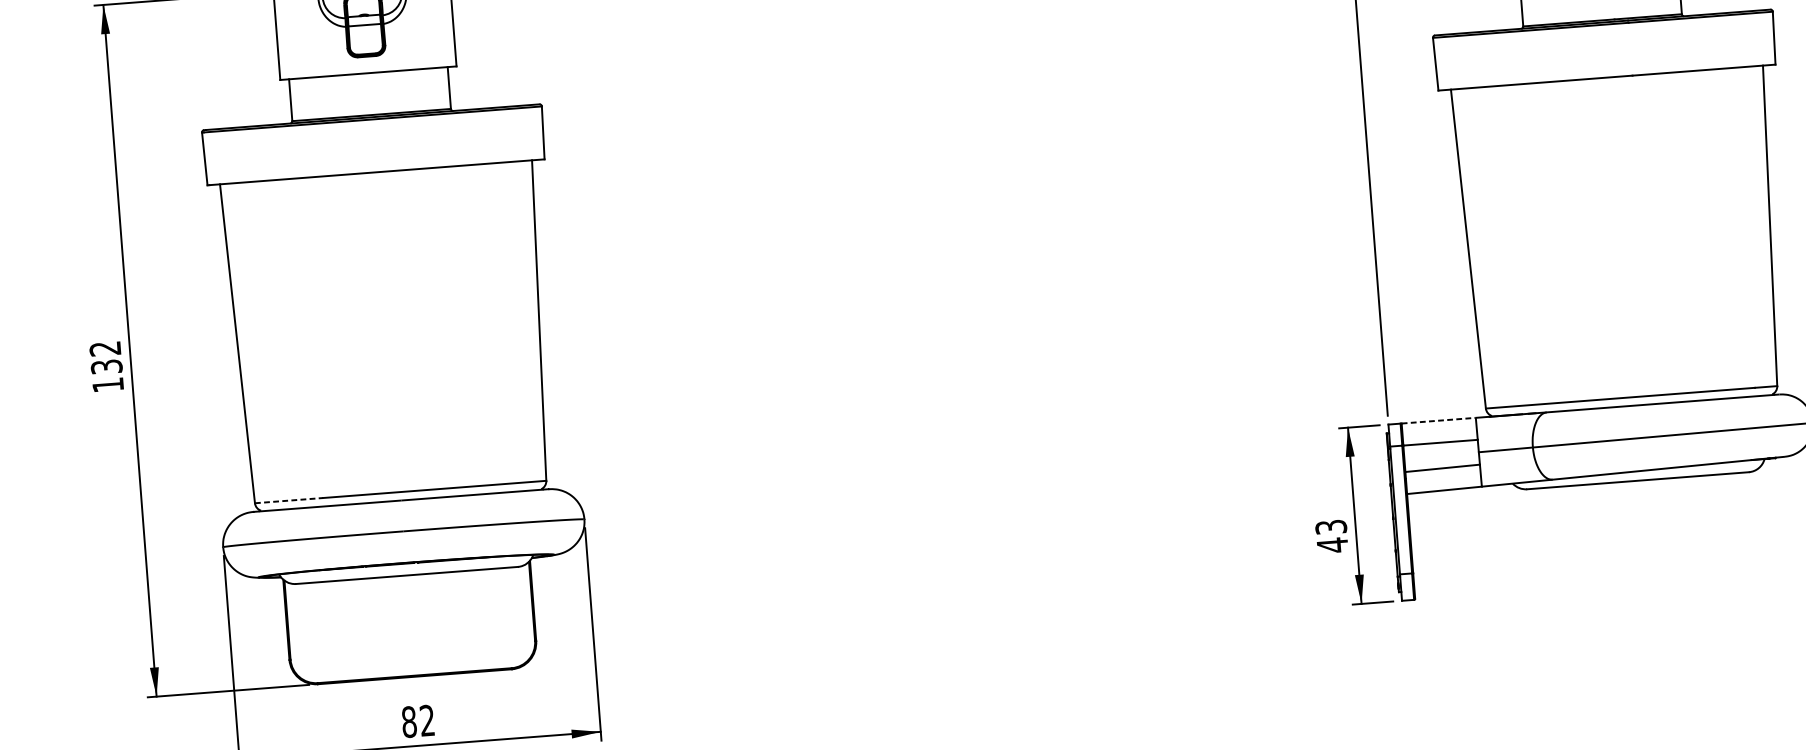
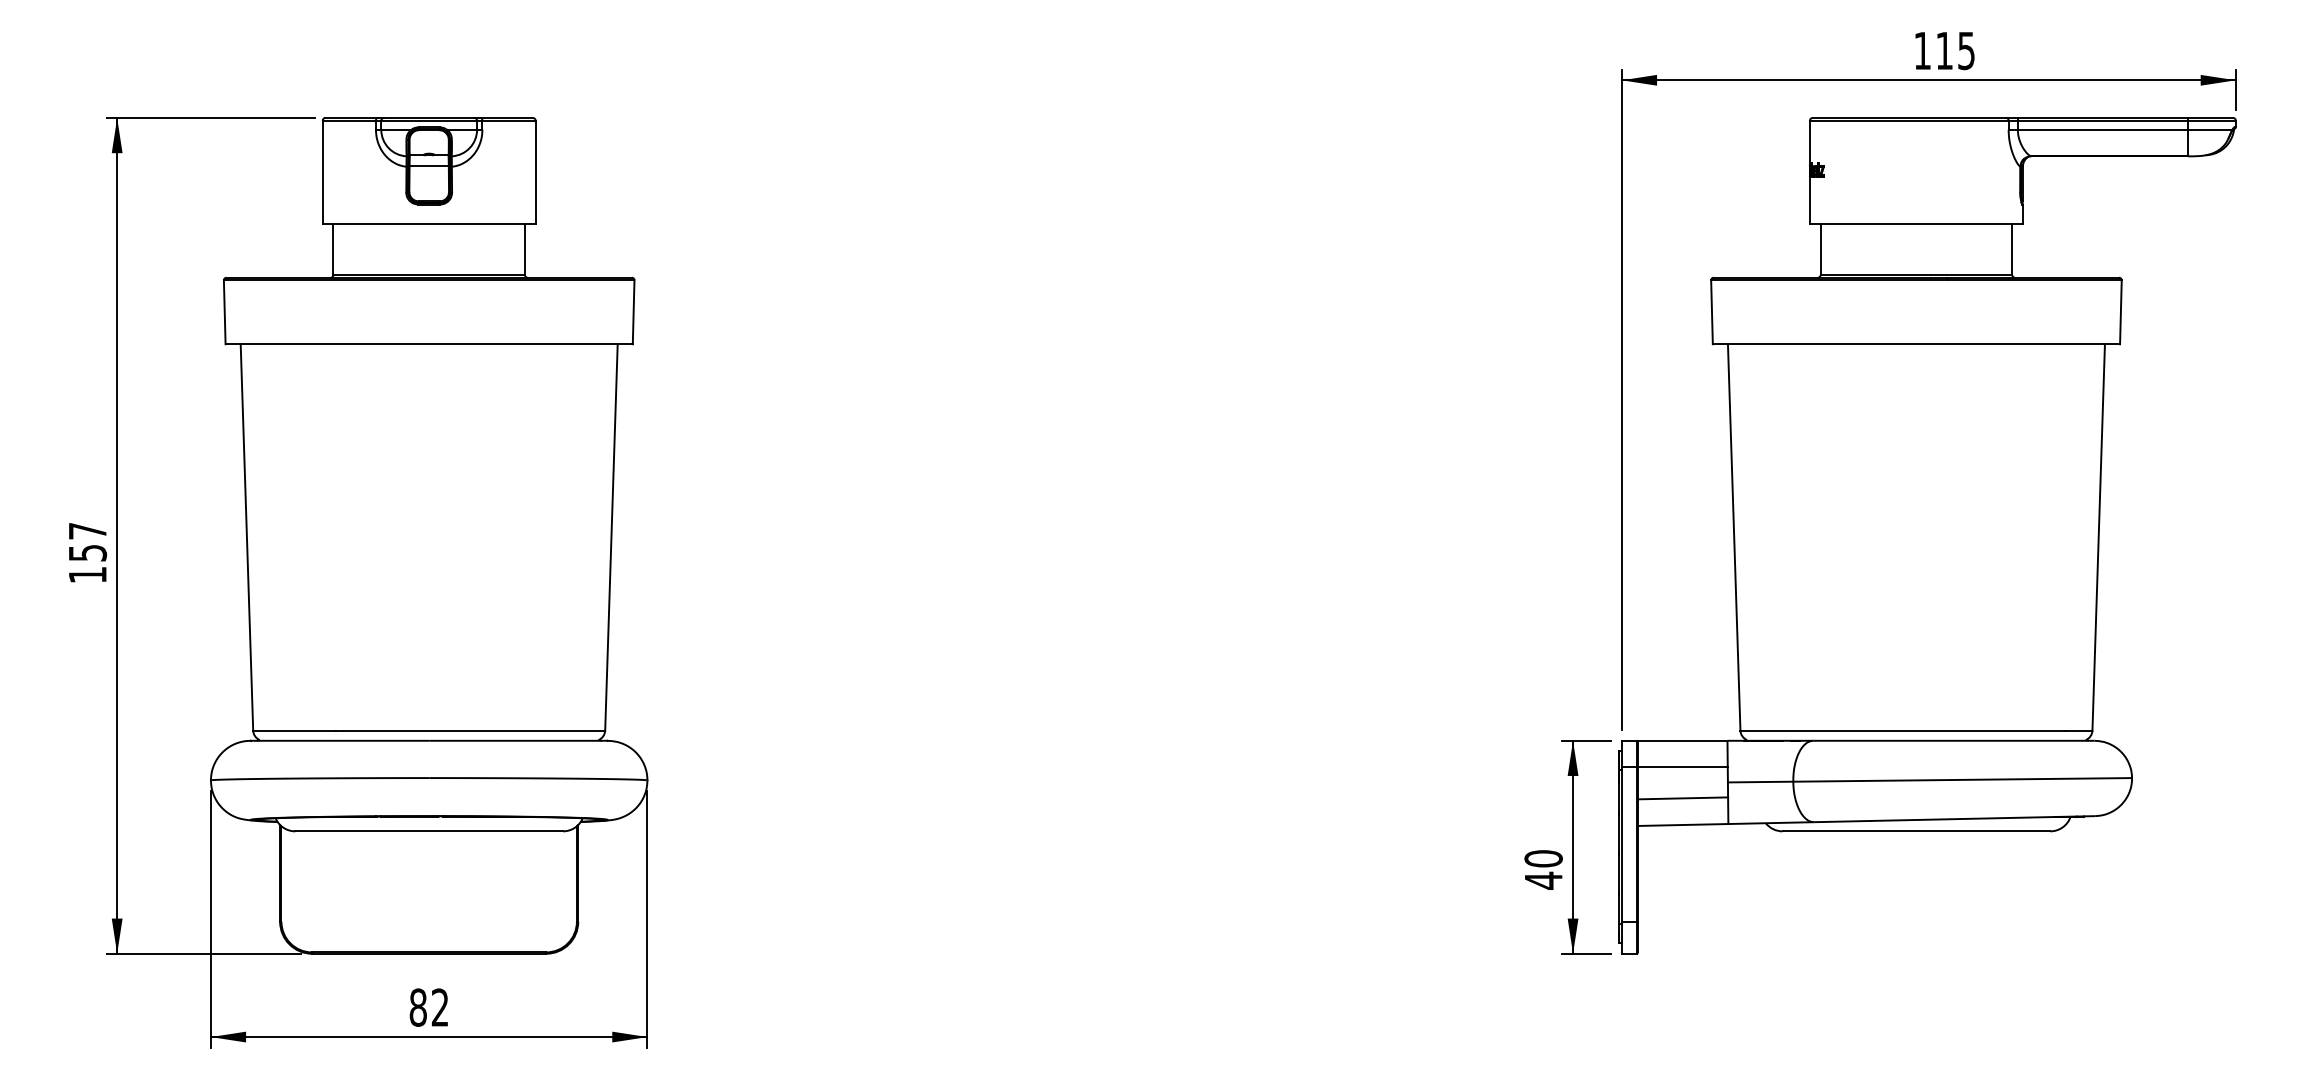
text: (105, 357) -> (87, 541), 132 -> 157
line: (1438, 420) -> (1682, 740), dashed -> solid
line: (289, 500) -> (294, 730), dashed -> solid
text: (1331, 526) -> (1543, 858), 43 -> 40

